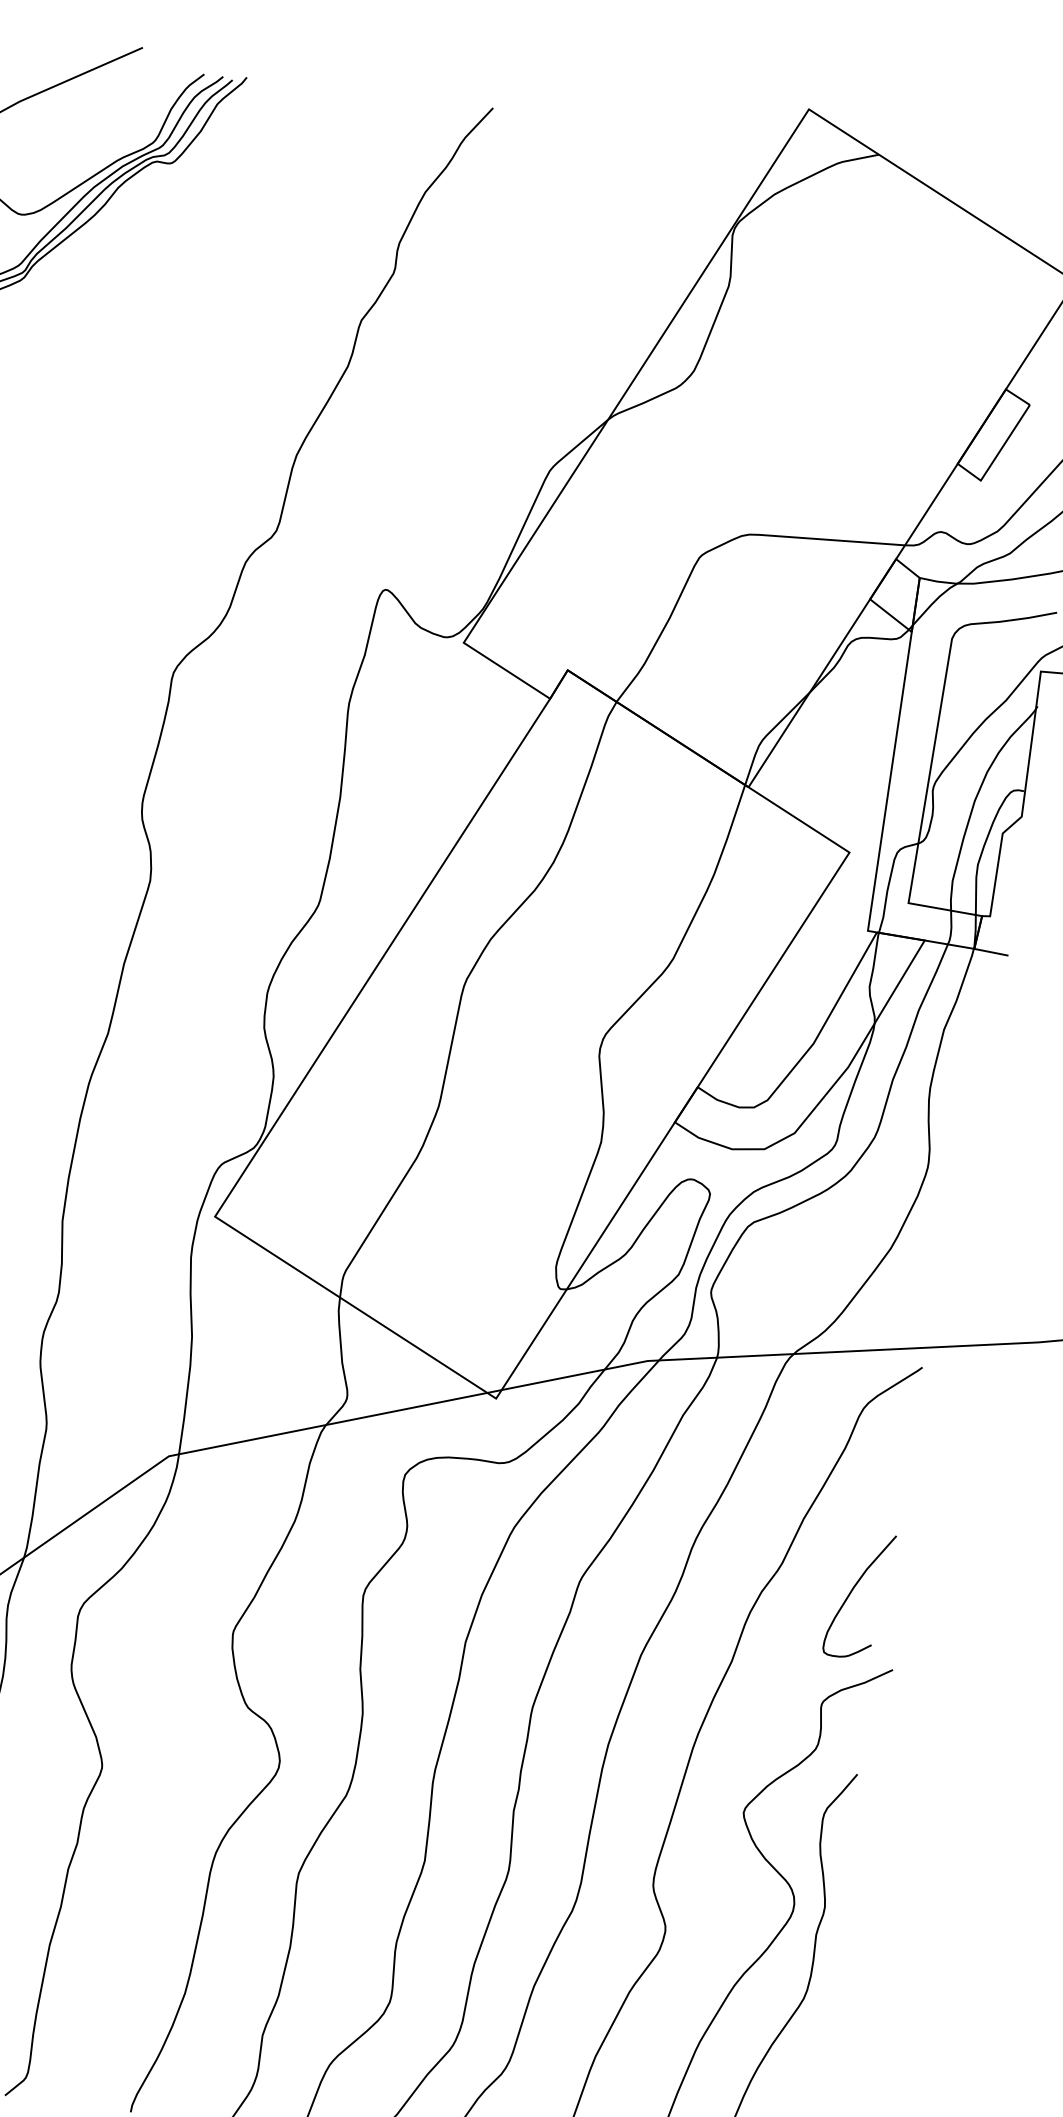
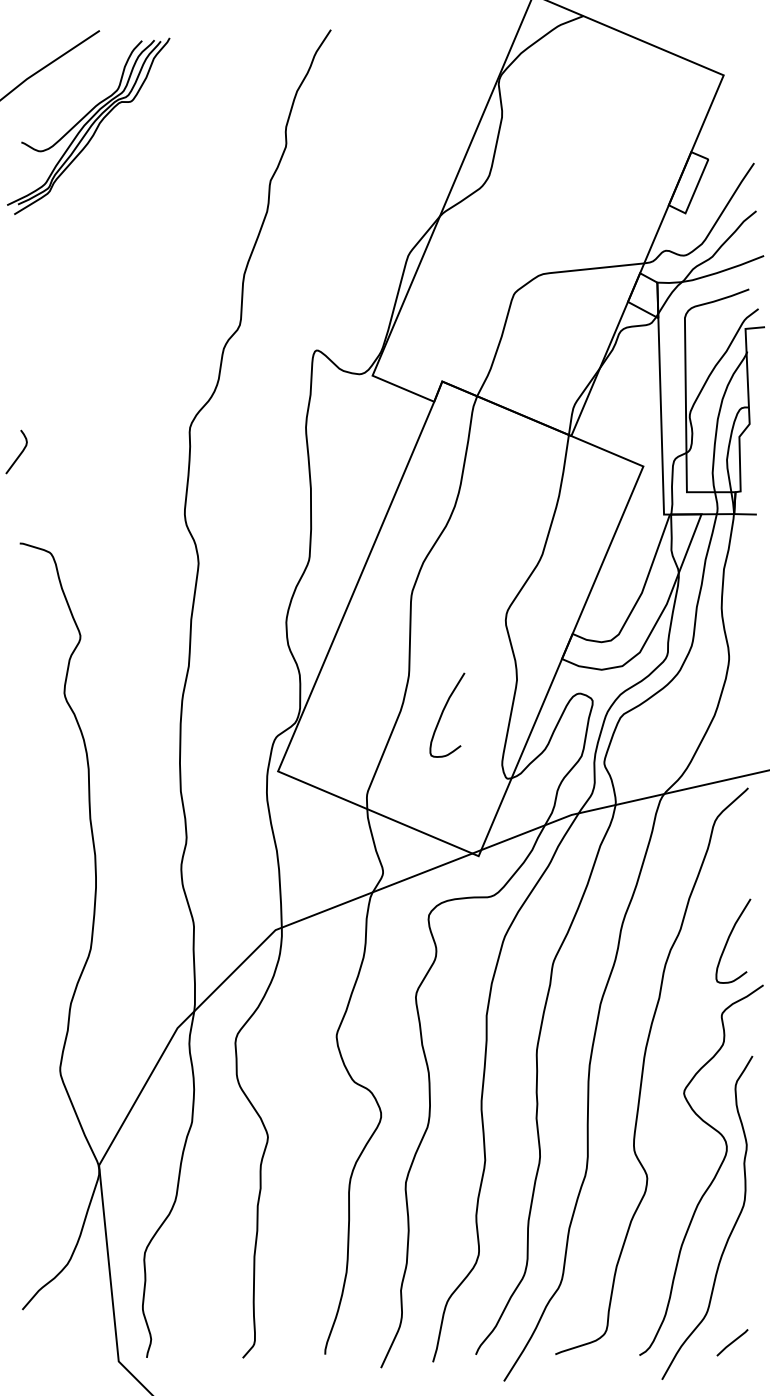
curve: (481, 1171) -> (443, 712), added

